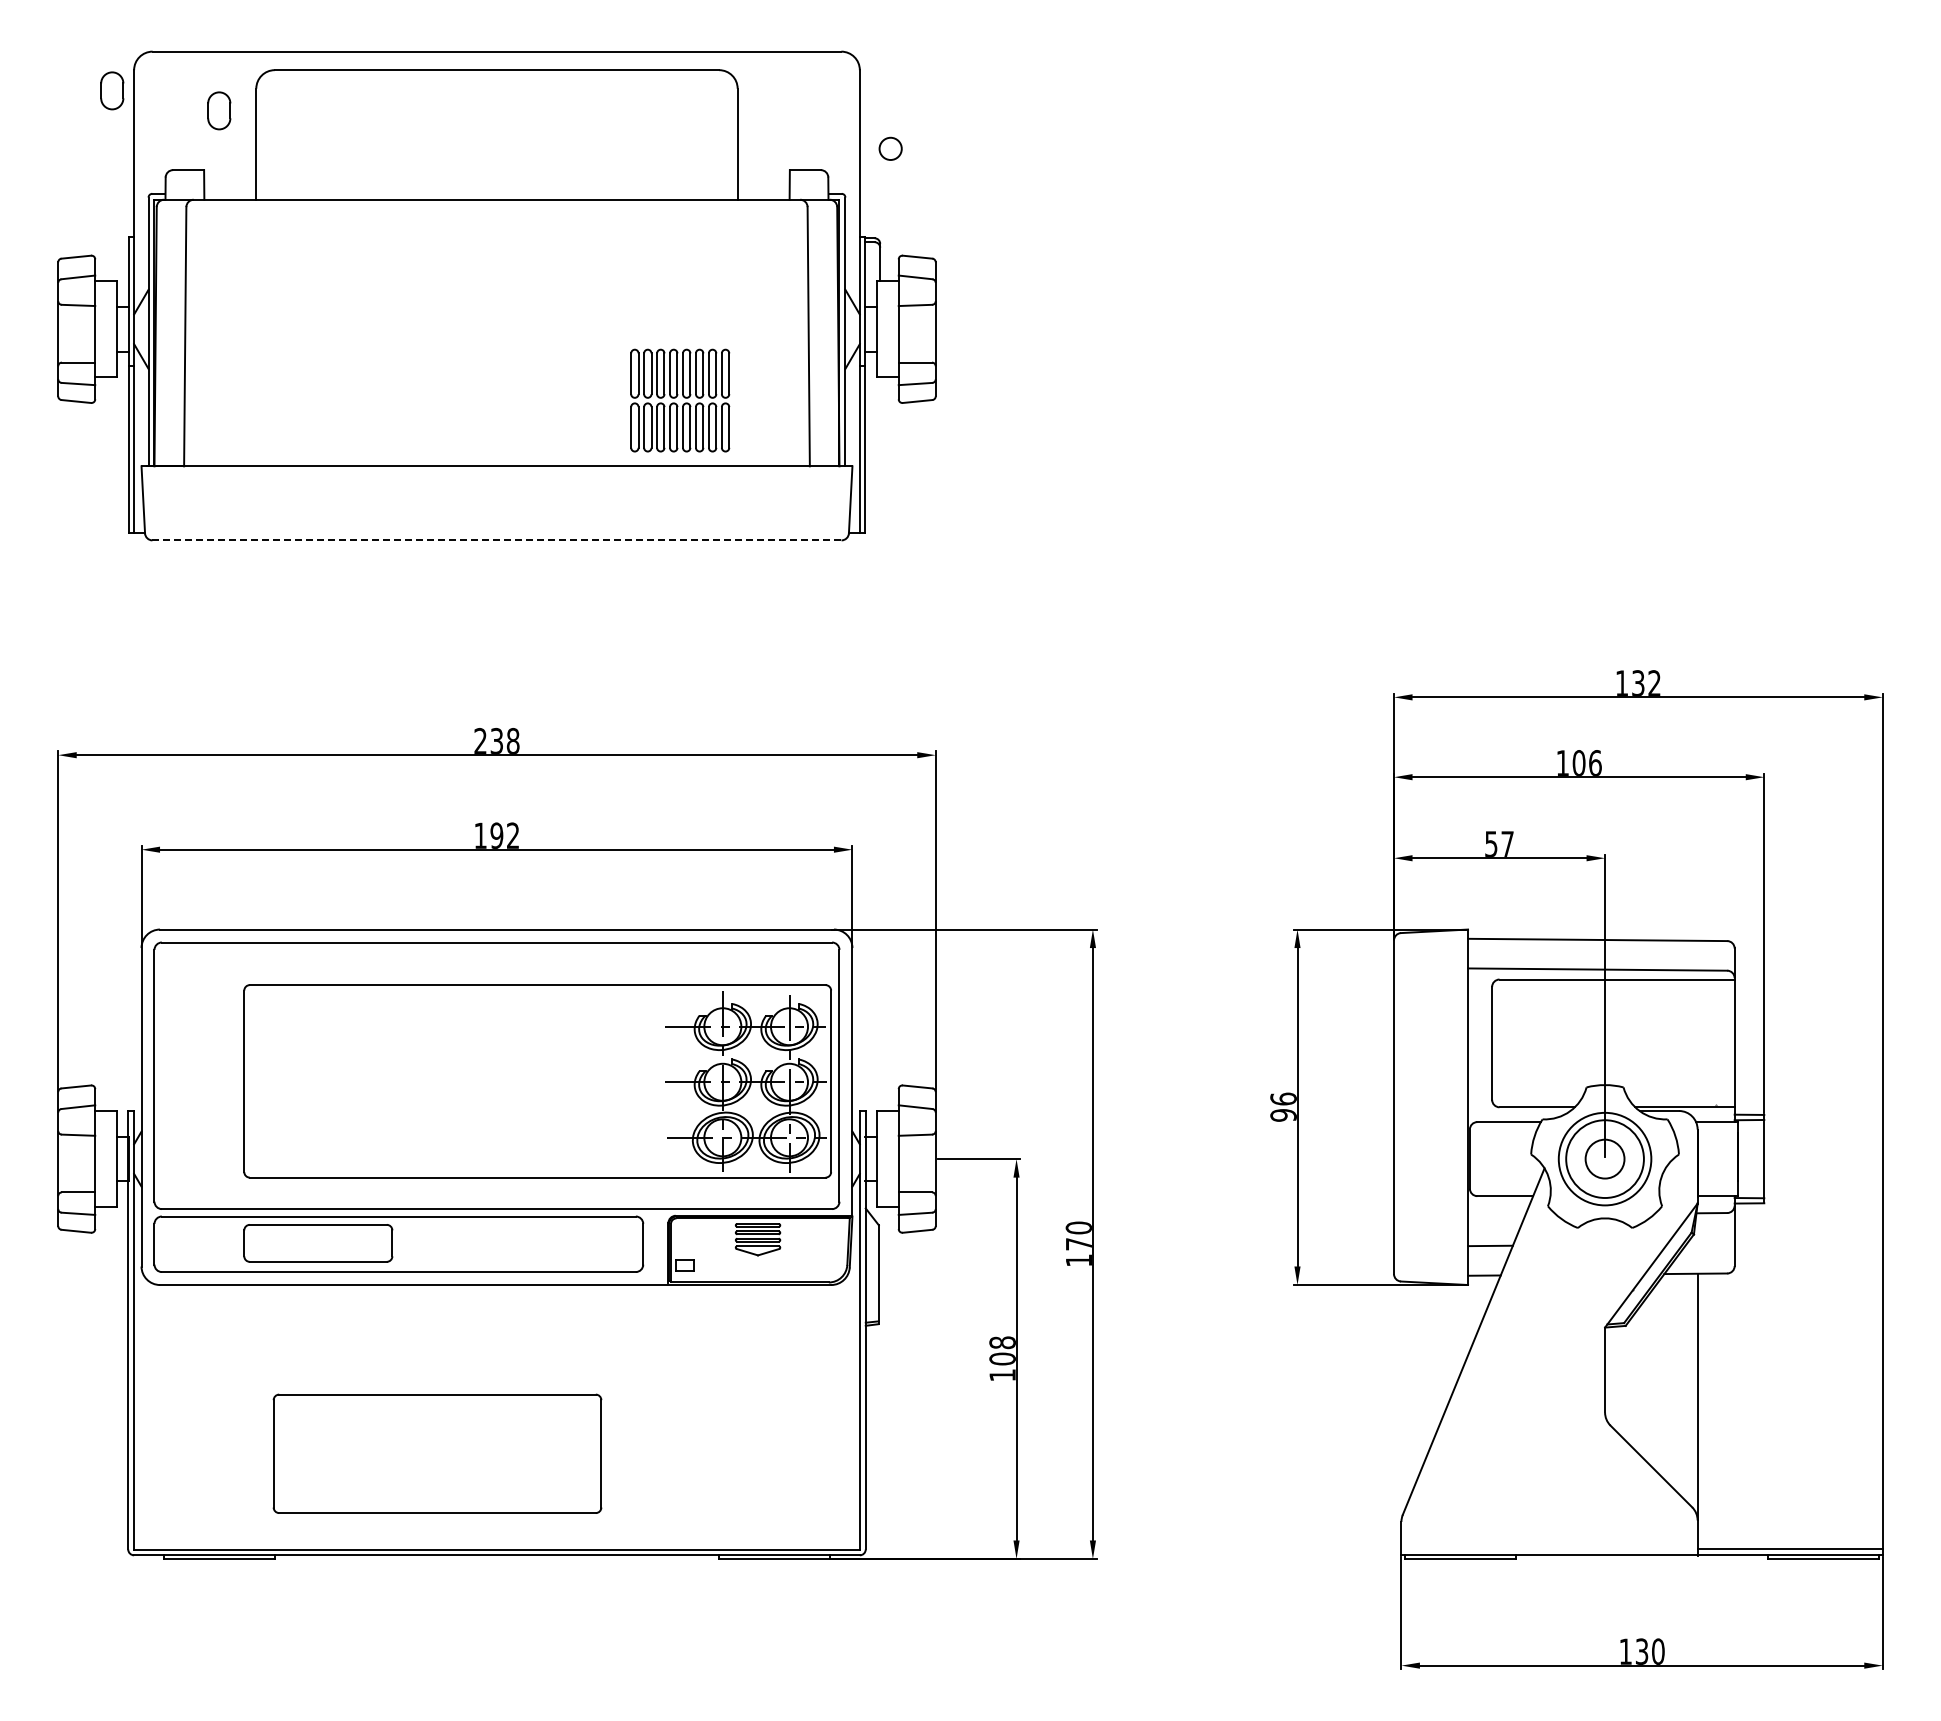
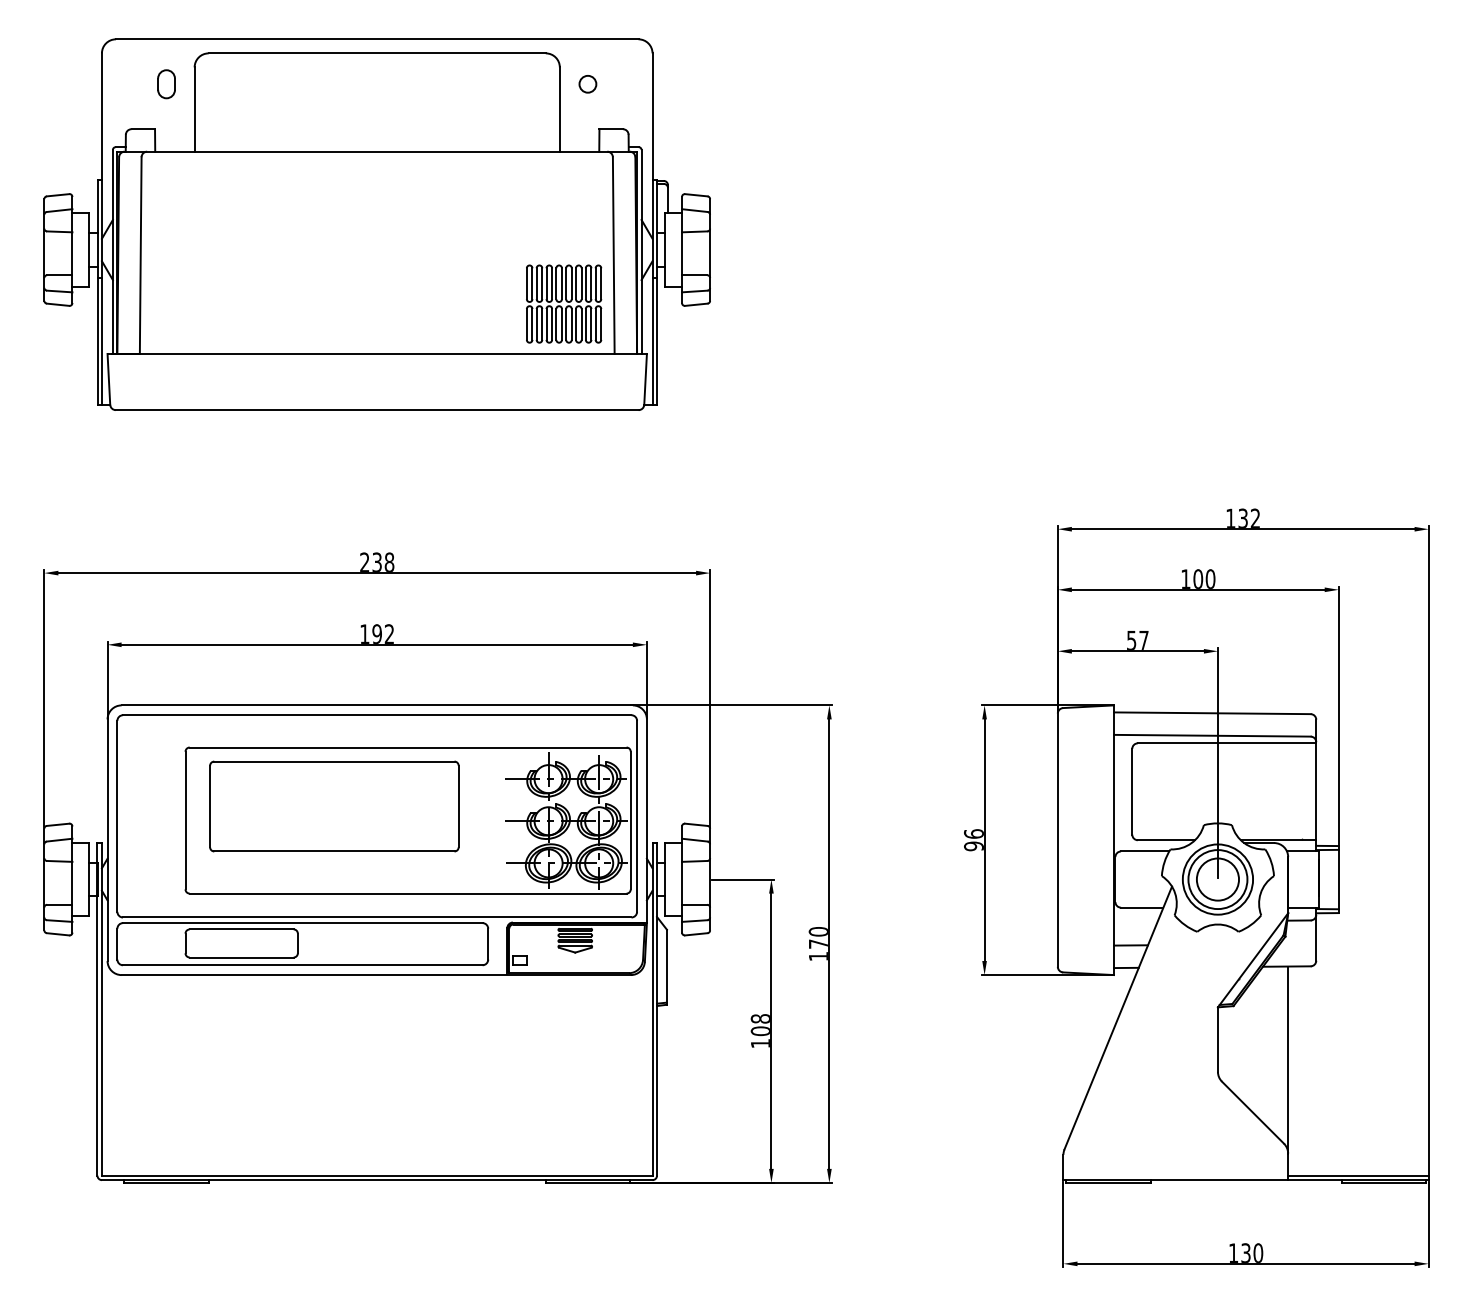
part: (112, 90) -> (85, 68), removed
circle: (890, 148) -> (587, 83), moved
part: (680, 400) -> (564, 303), moved
line: (496, 540) -> (376, 410), dashed -> solid
text: (1595, 762) -> (1210, 578), 106 -> 100
circle: (1604, 1158) -> (1217, 879), size x1.43
part: (437, 1453) -> (334, 806), moved

